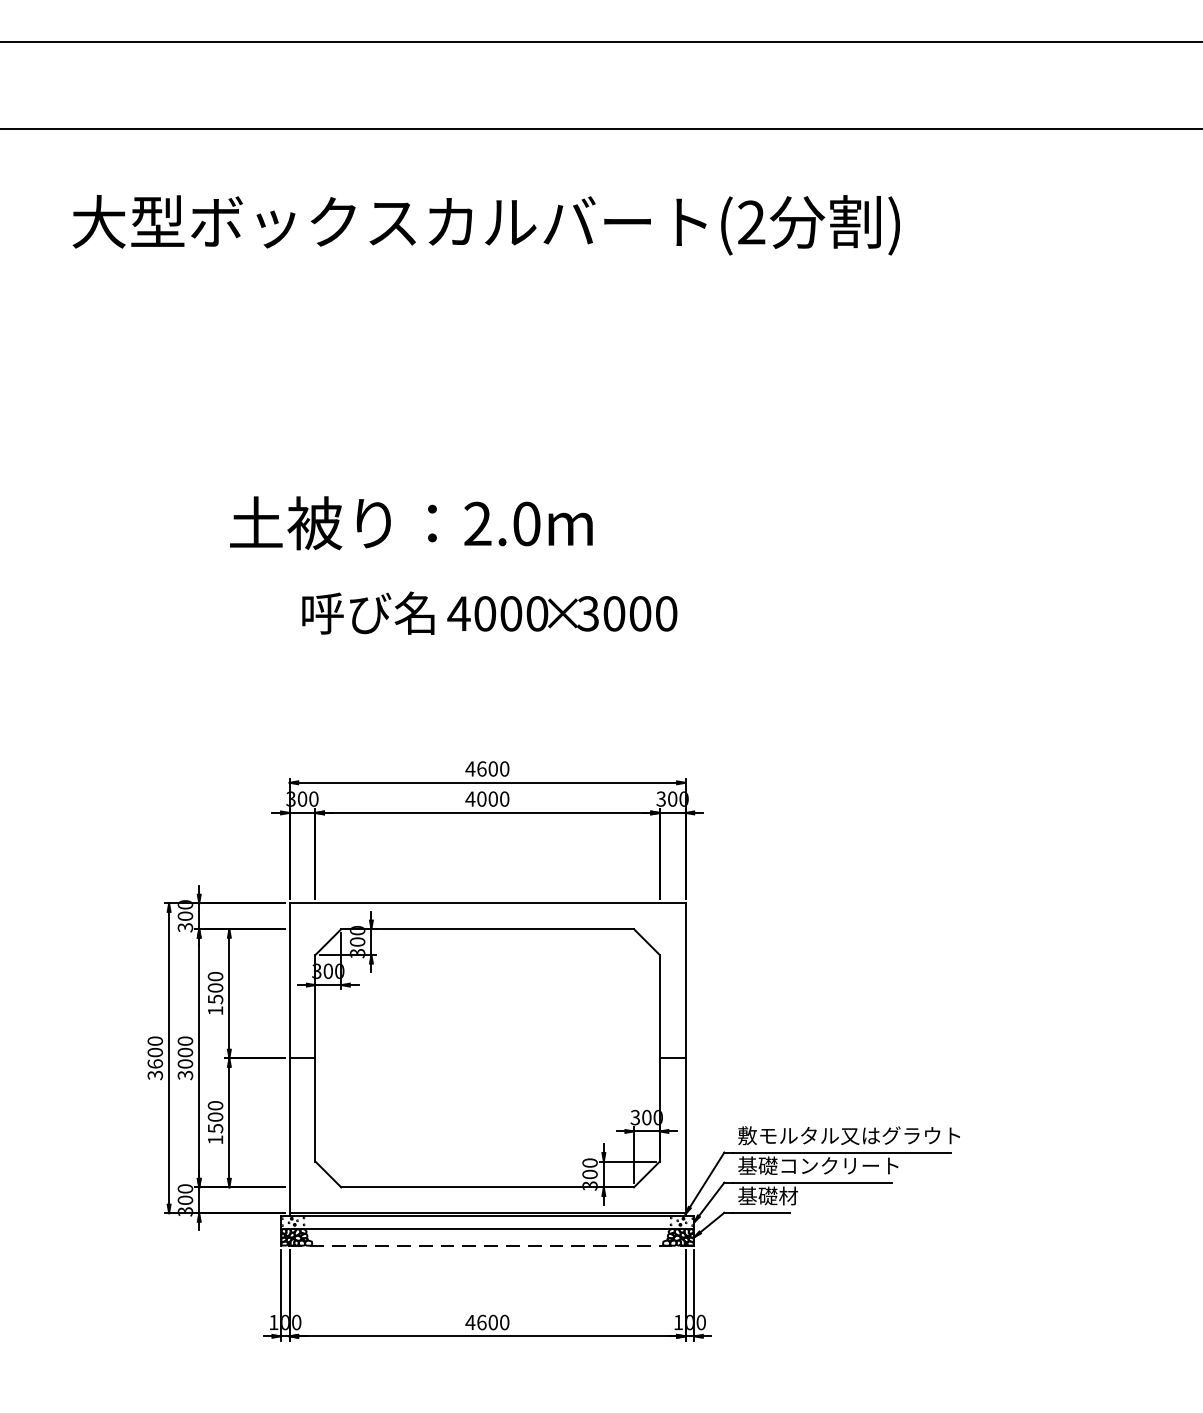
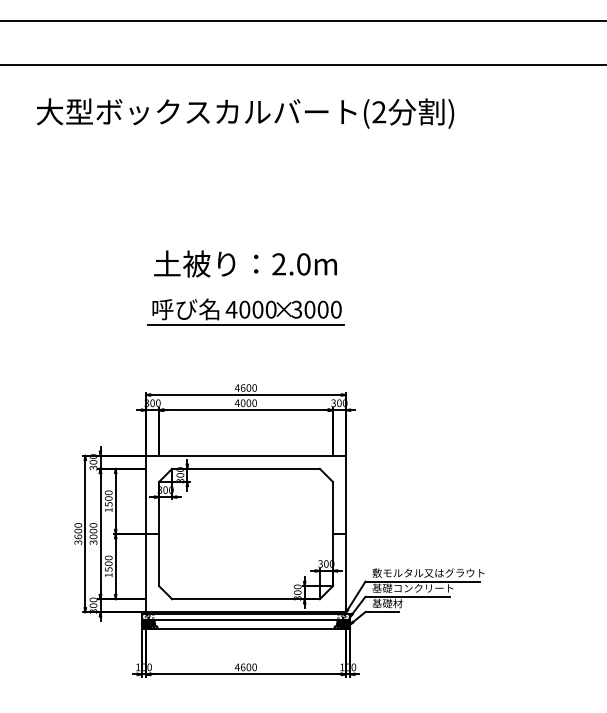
text: (411, 522) -> (245, 263), moved
line: (486, 645) -> (245, 325), added
line: (486, 1245) -> (245, 628), dashed -> solid

